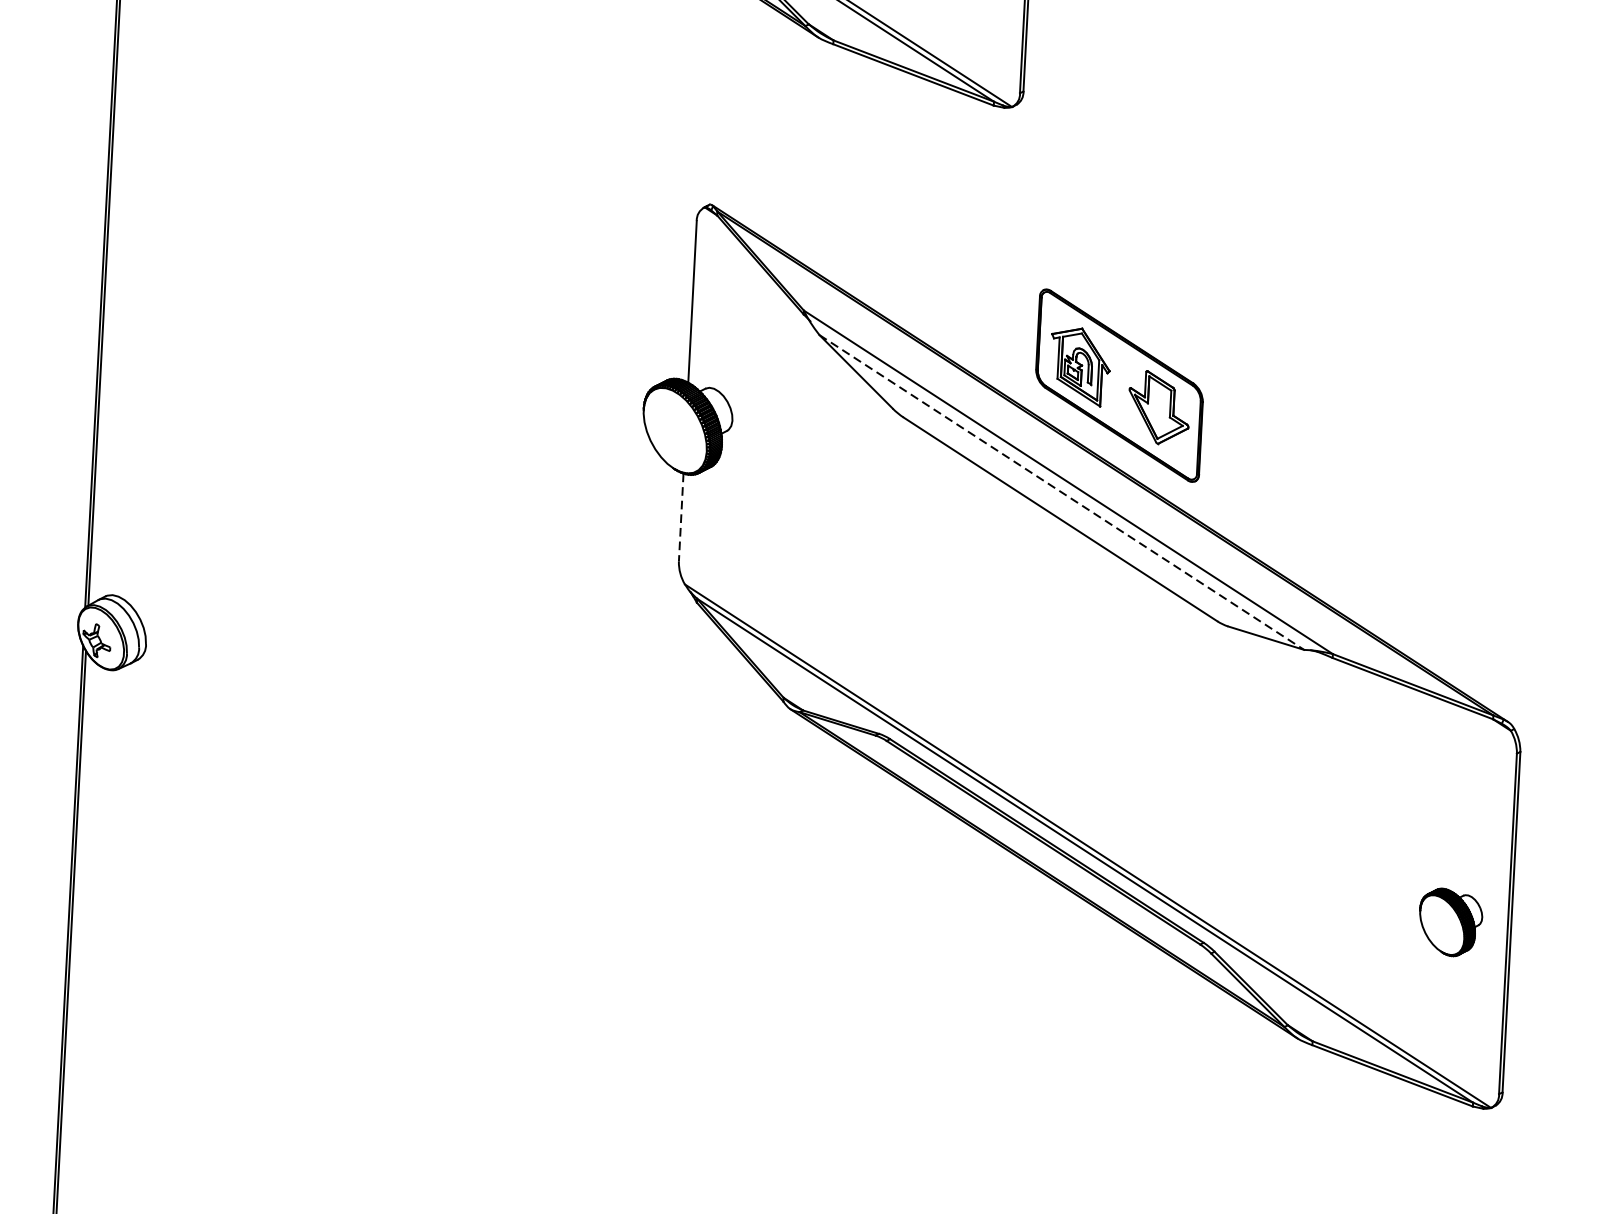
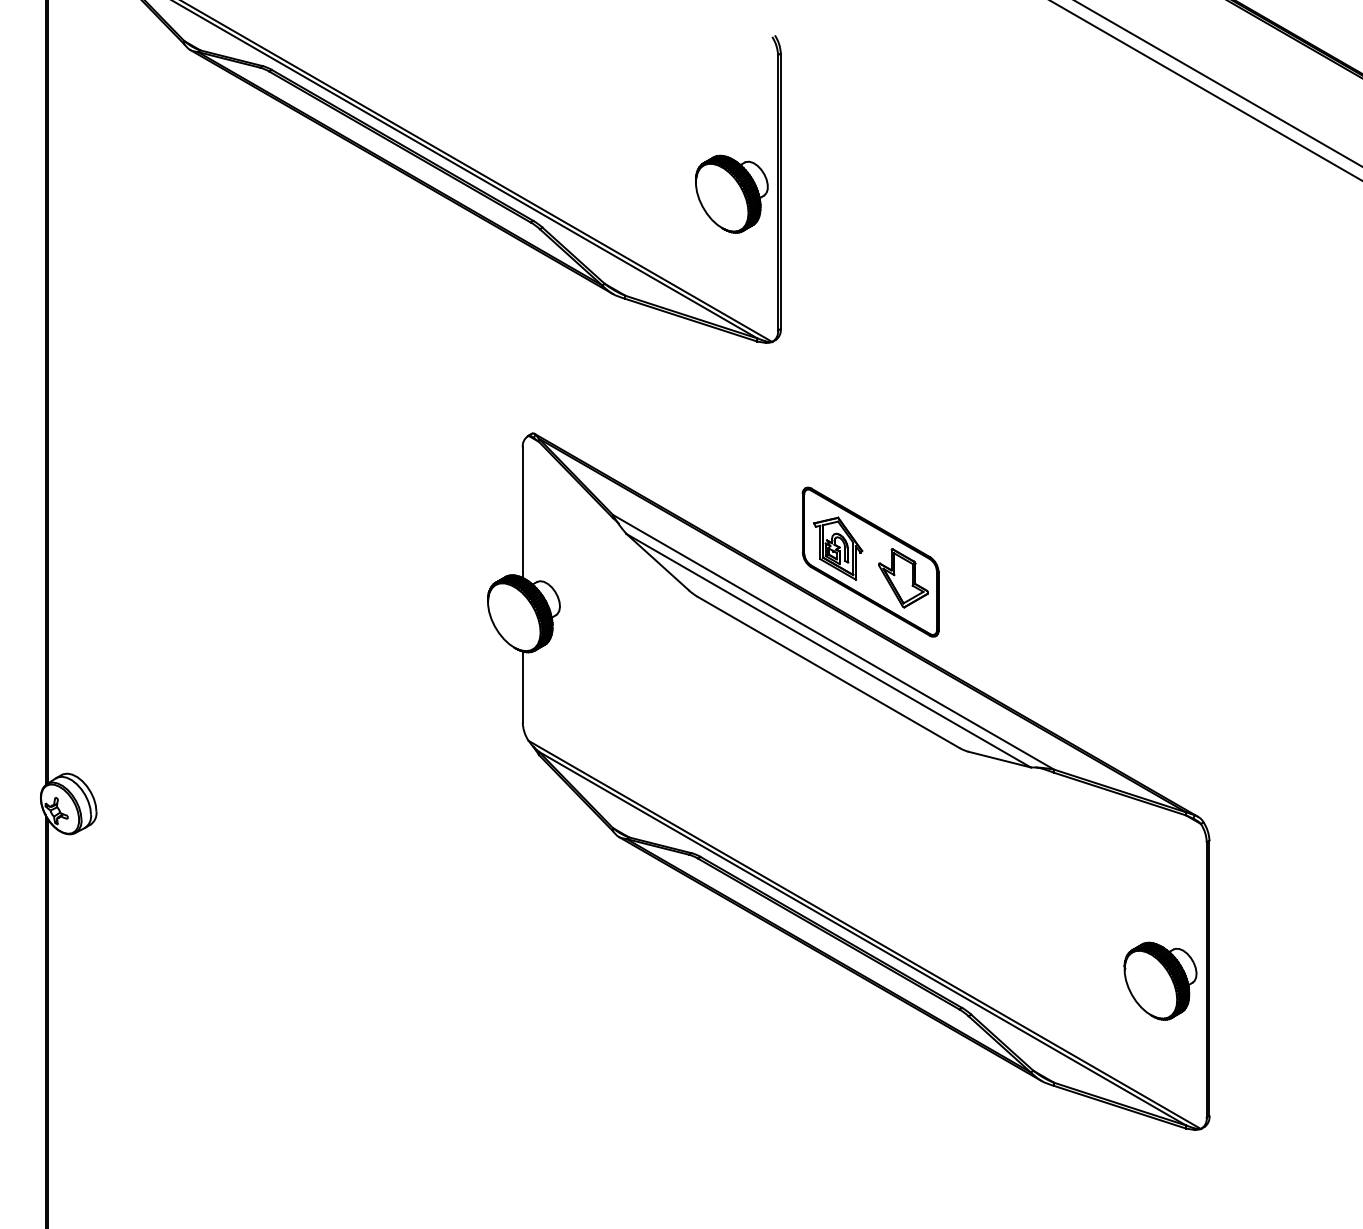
line: (1062, 492) -> (829, 650), dashed -> solid
line: (680, 518) -> (522, 687), dashed -> solid
part: (1450, 921) -> (1160, 980), size x1.43

